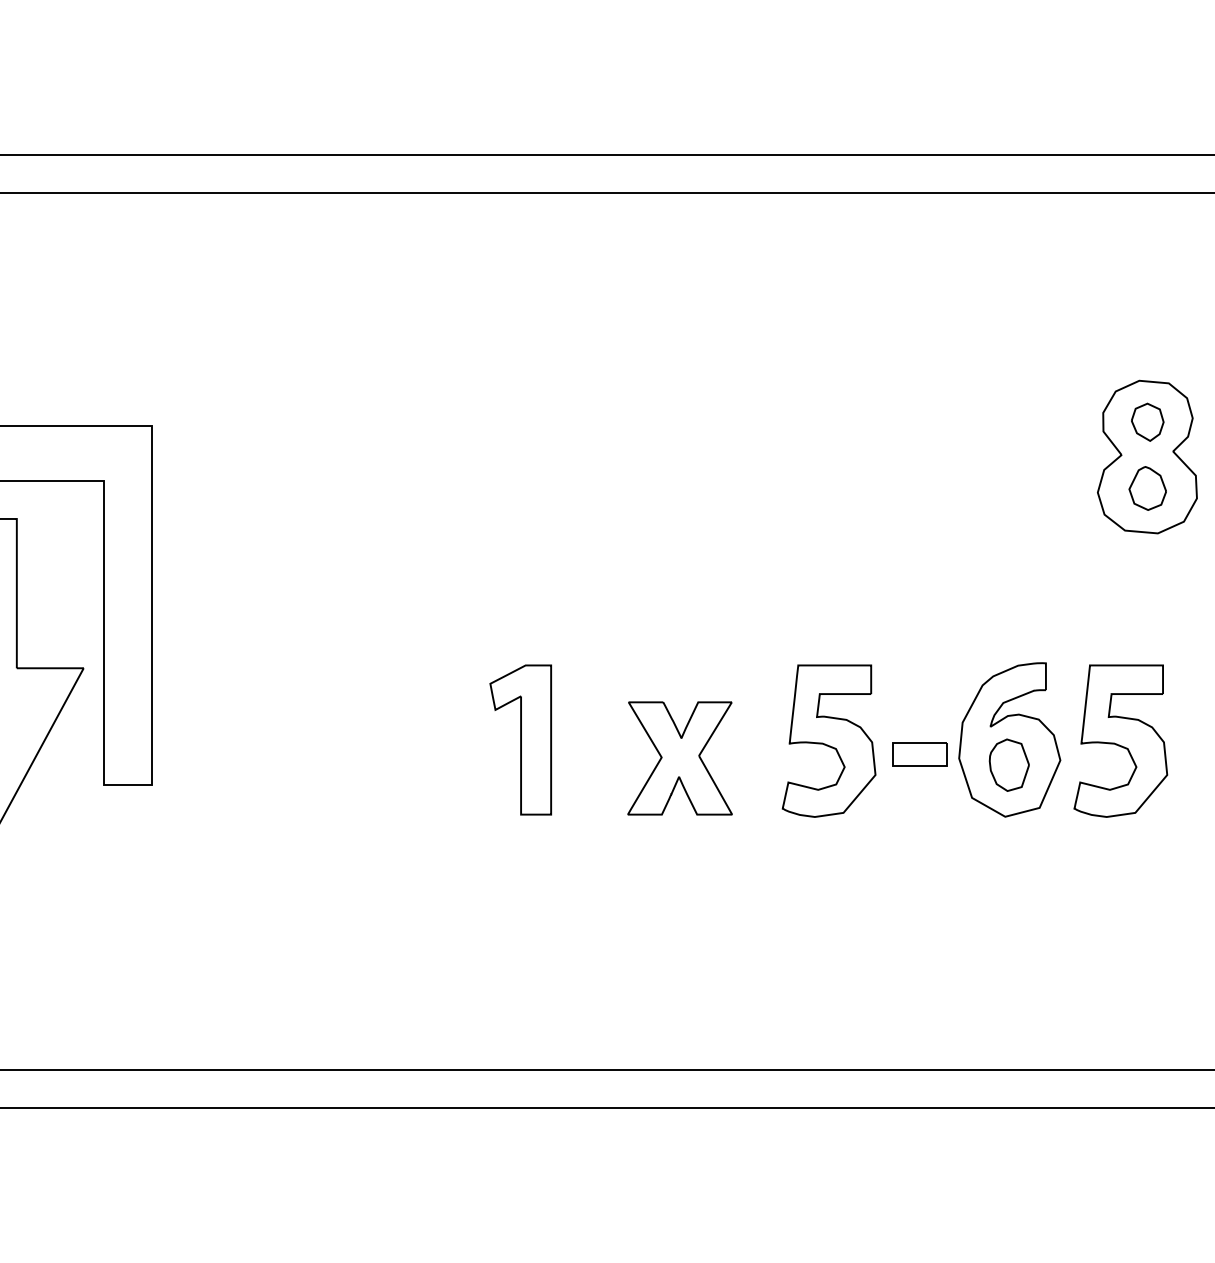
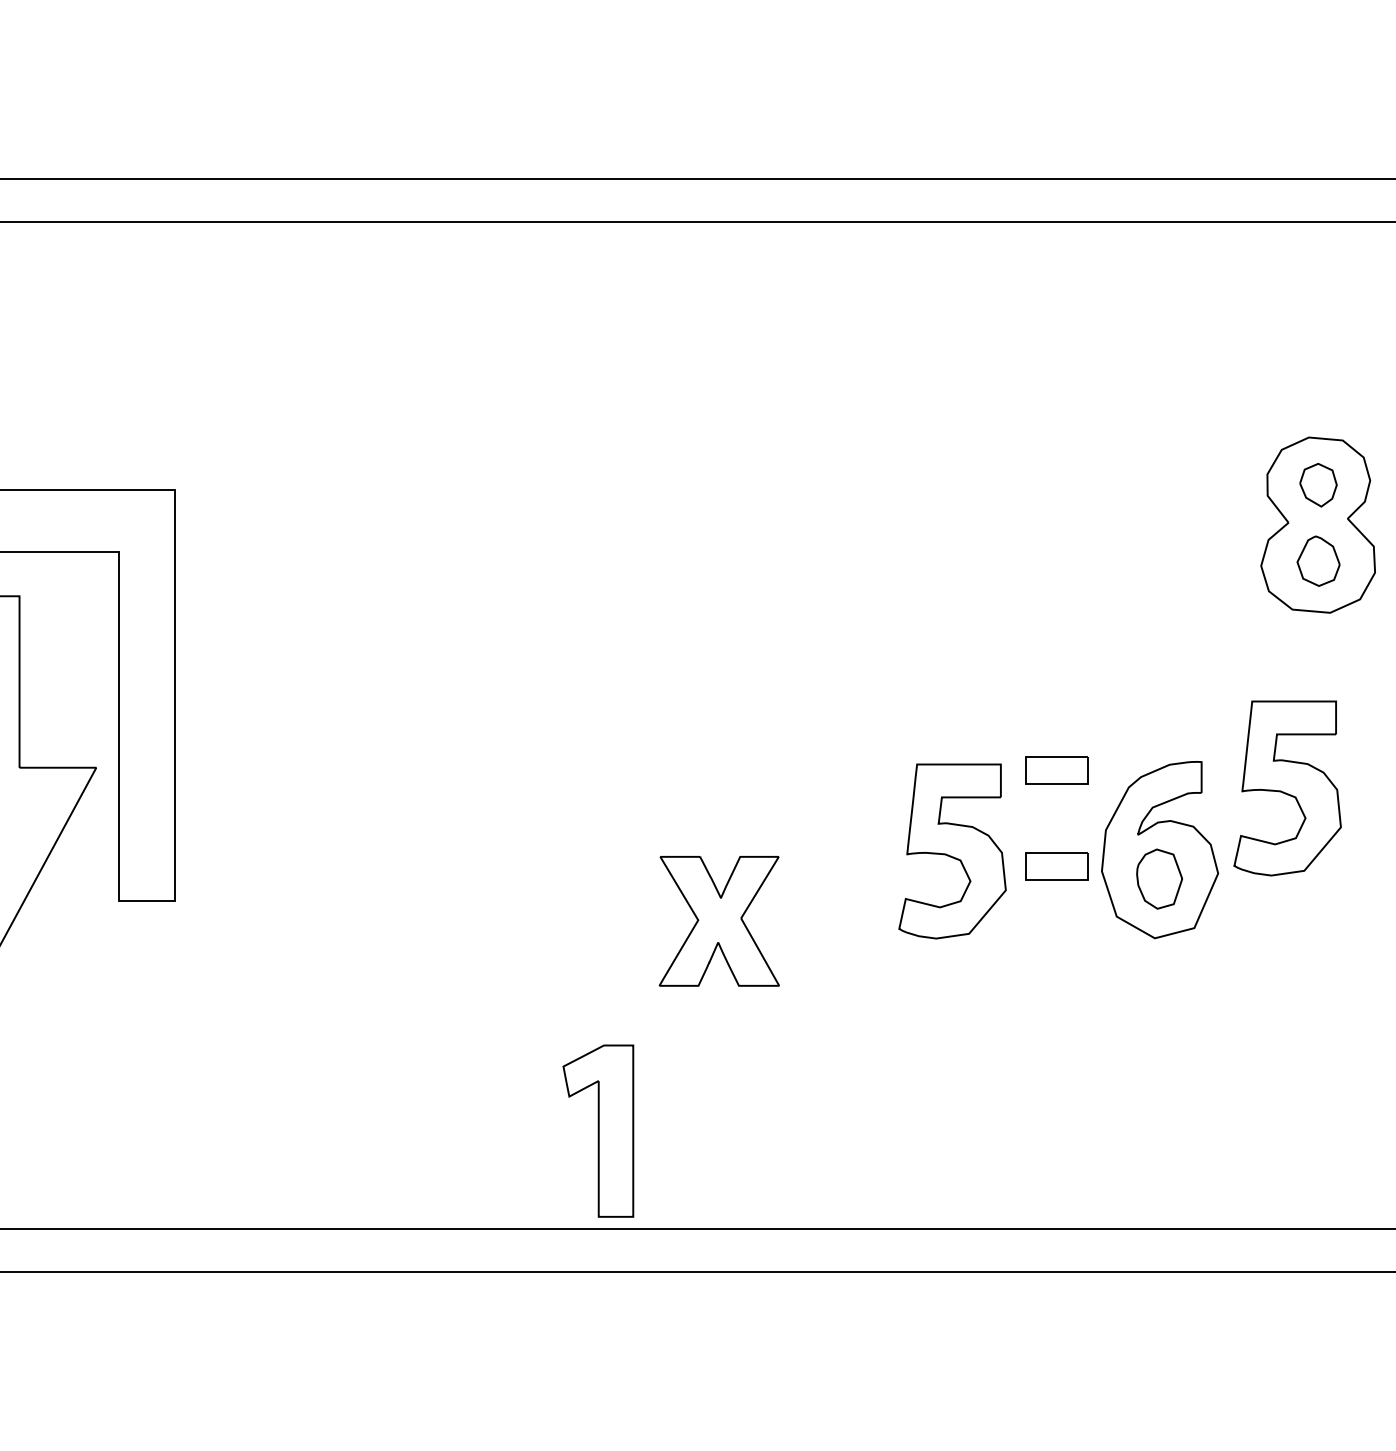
part: (919, 670) -> (1056, 770), added
part: (520, 739) -> (598, 1130), moved
part: (1120, 741) -> (1287, 788), moved
part: (679, 758) -> (718, 921), moved

